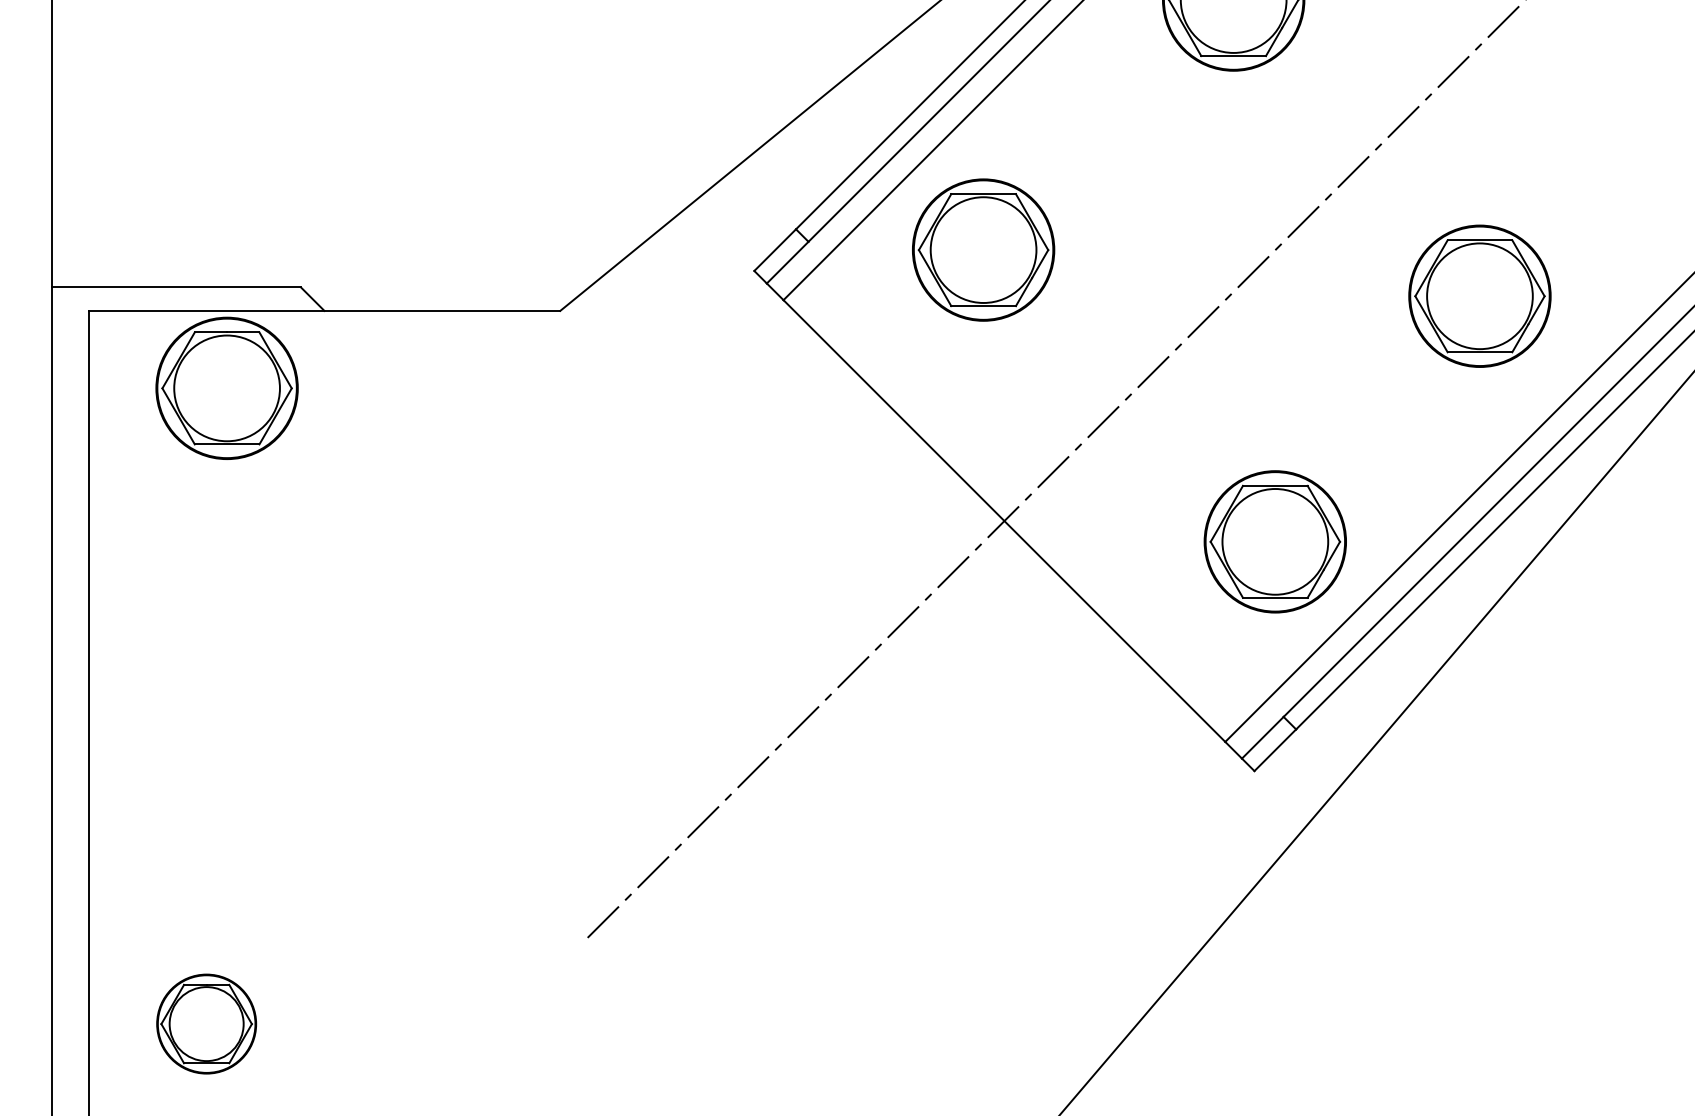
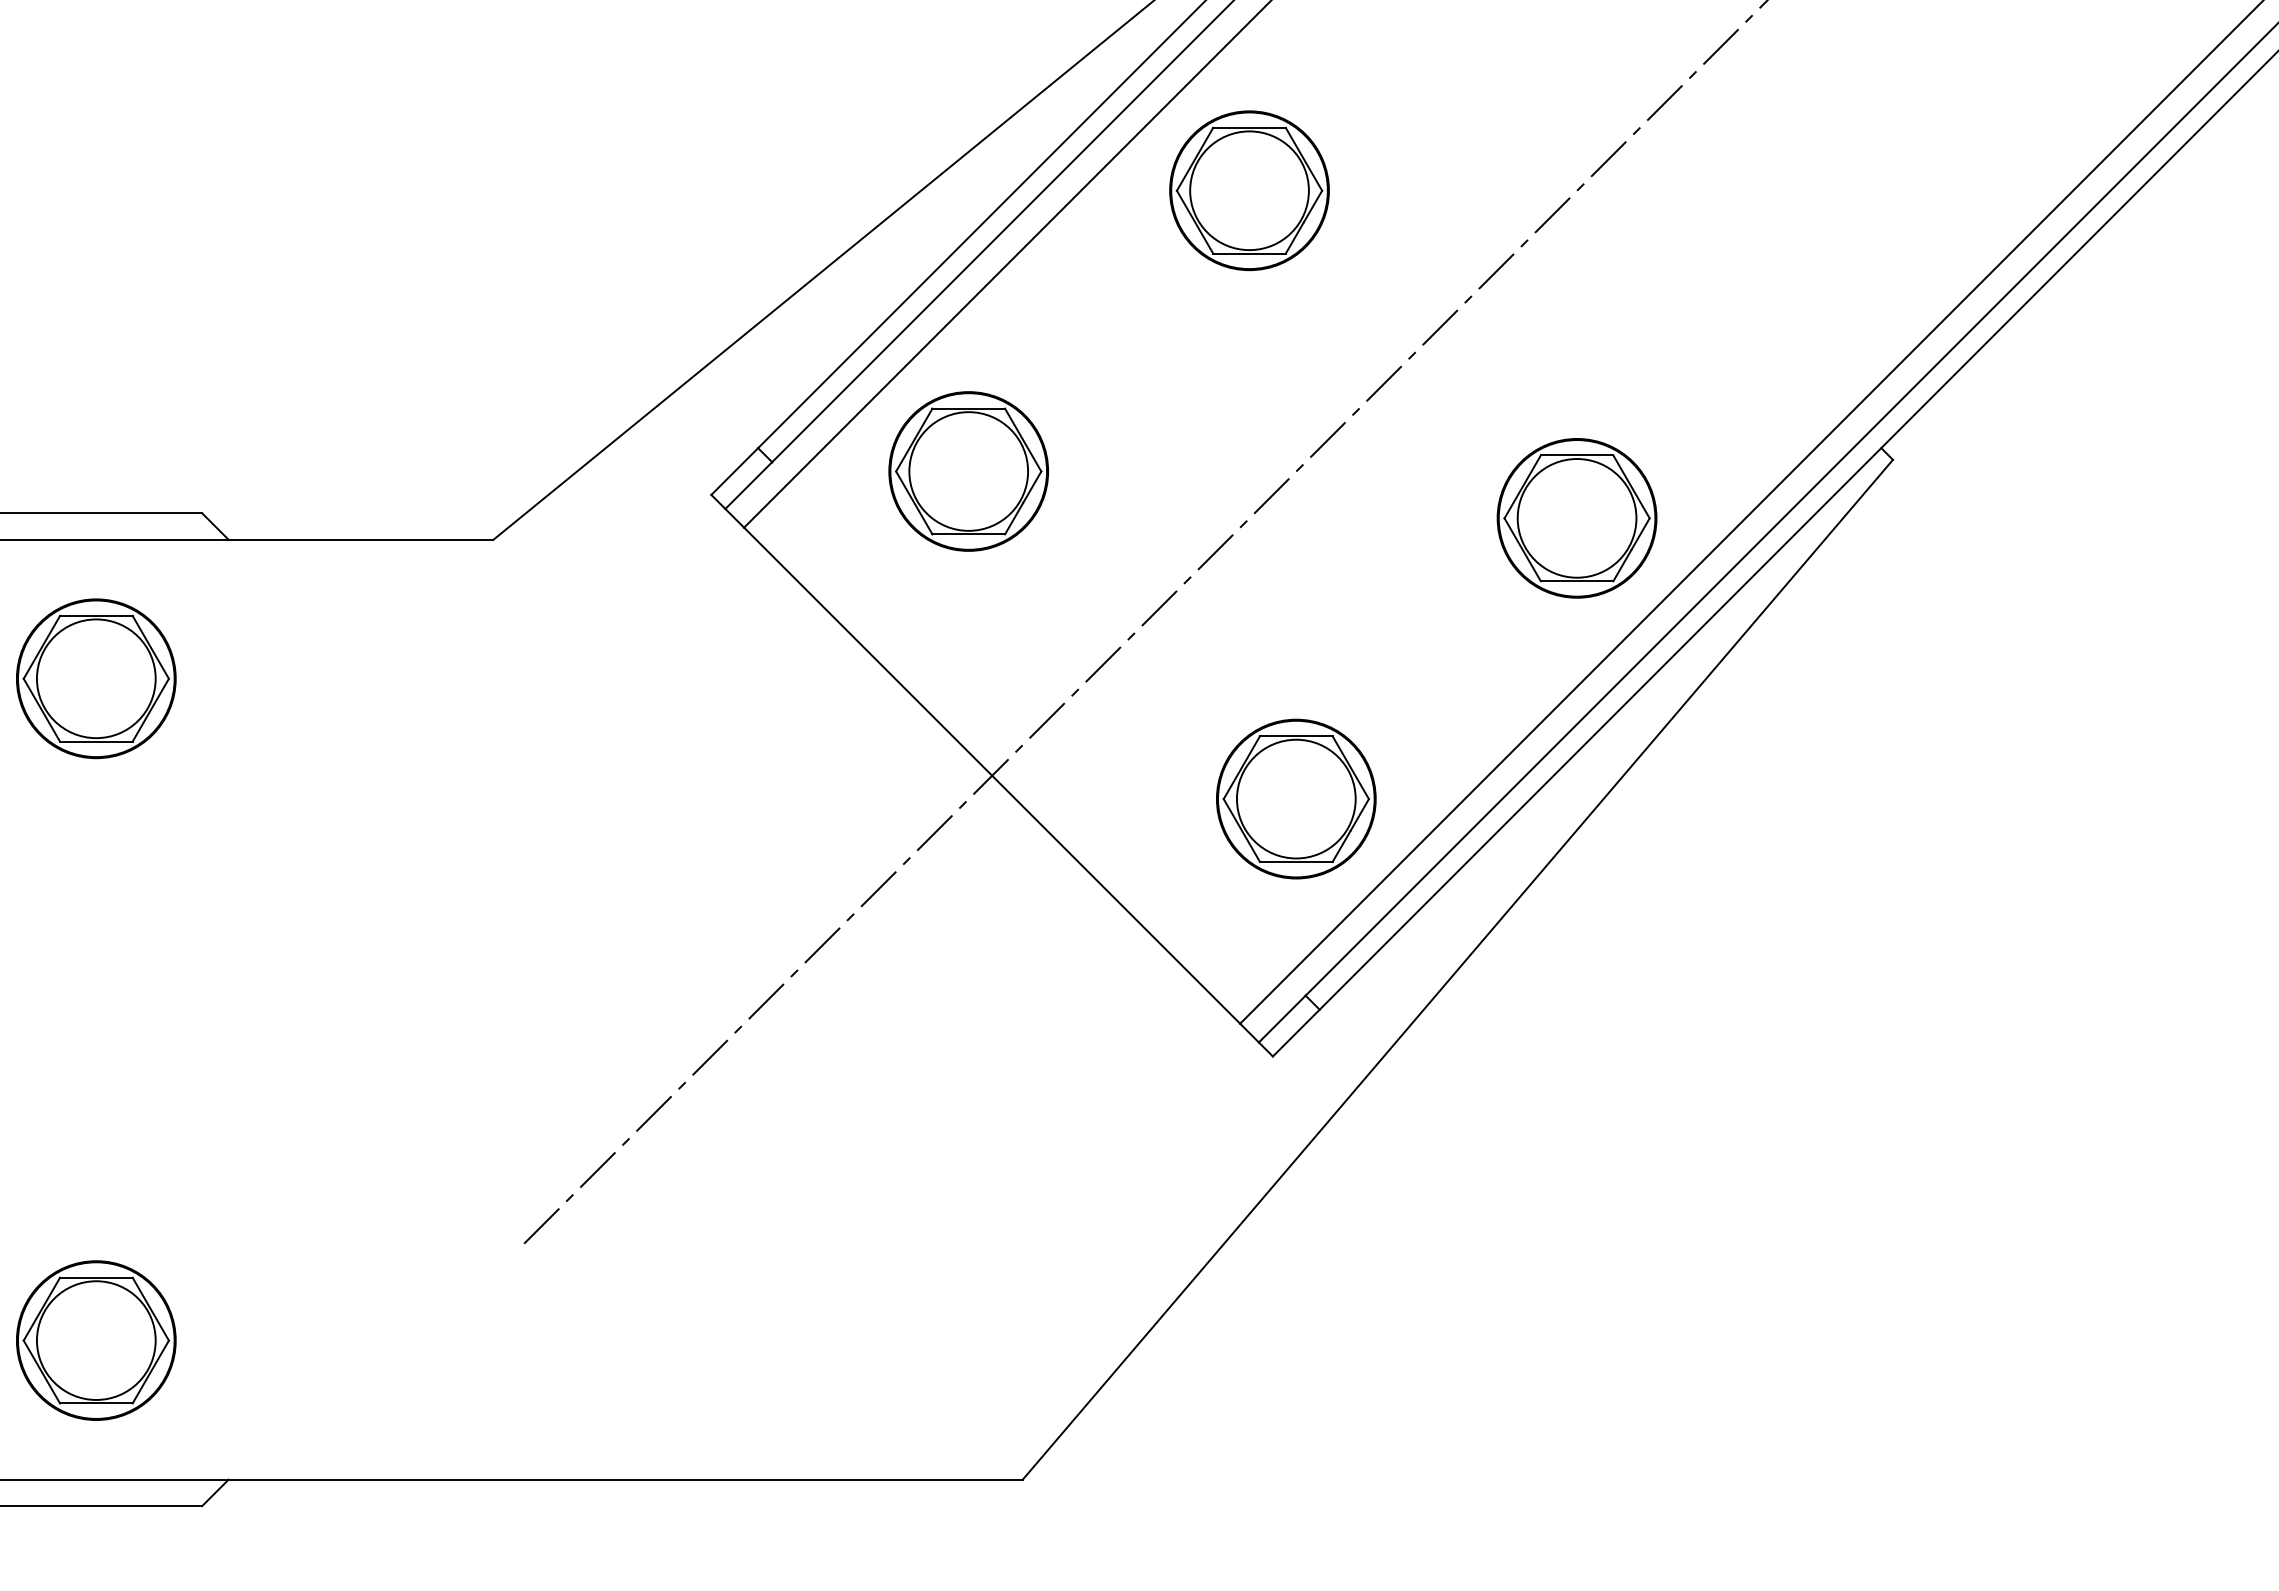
part: (1479, 296) -> (1576, 518), moved
part: (227, 388) -> (96, 678), moved
part: (206, 1024) -> (96, 1340), size x1.43

